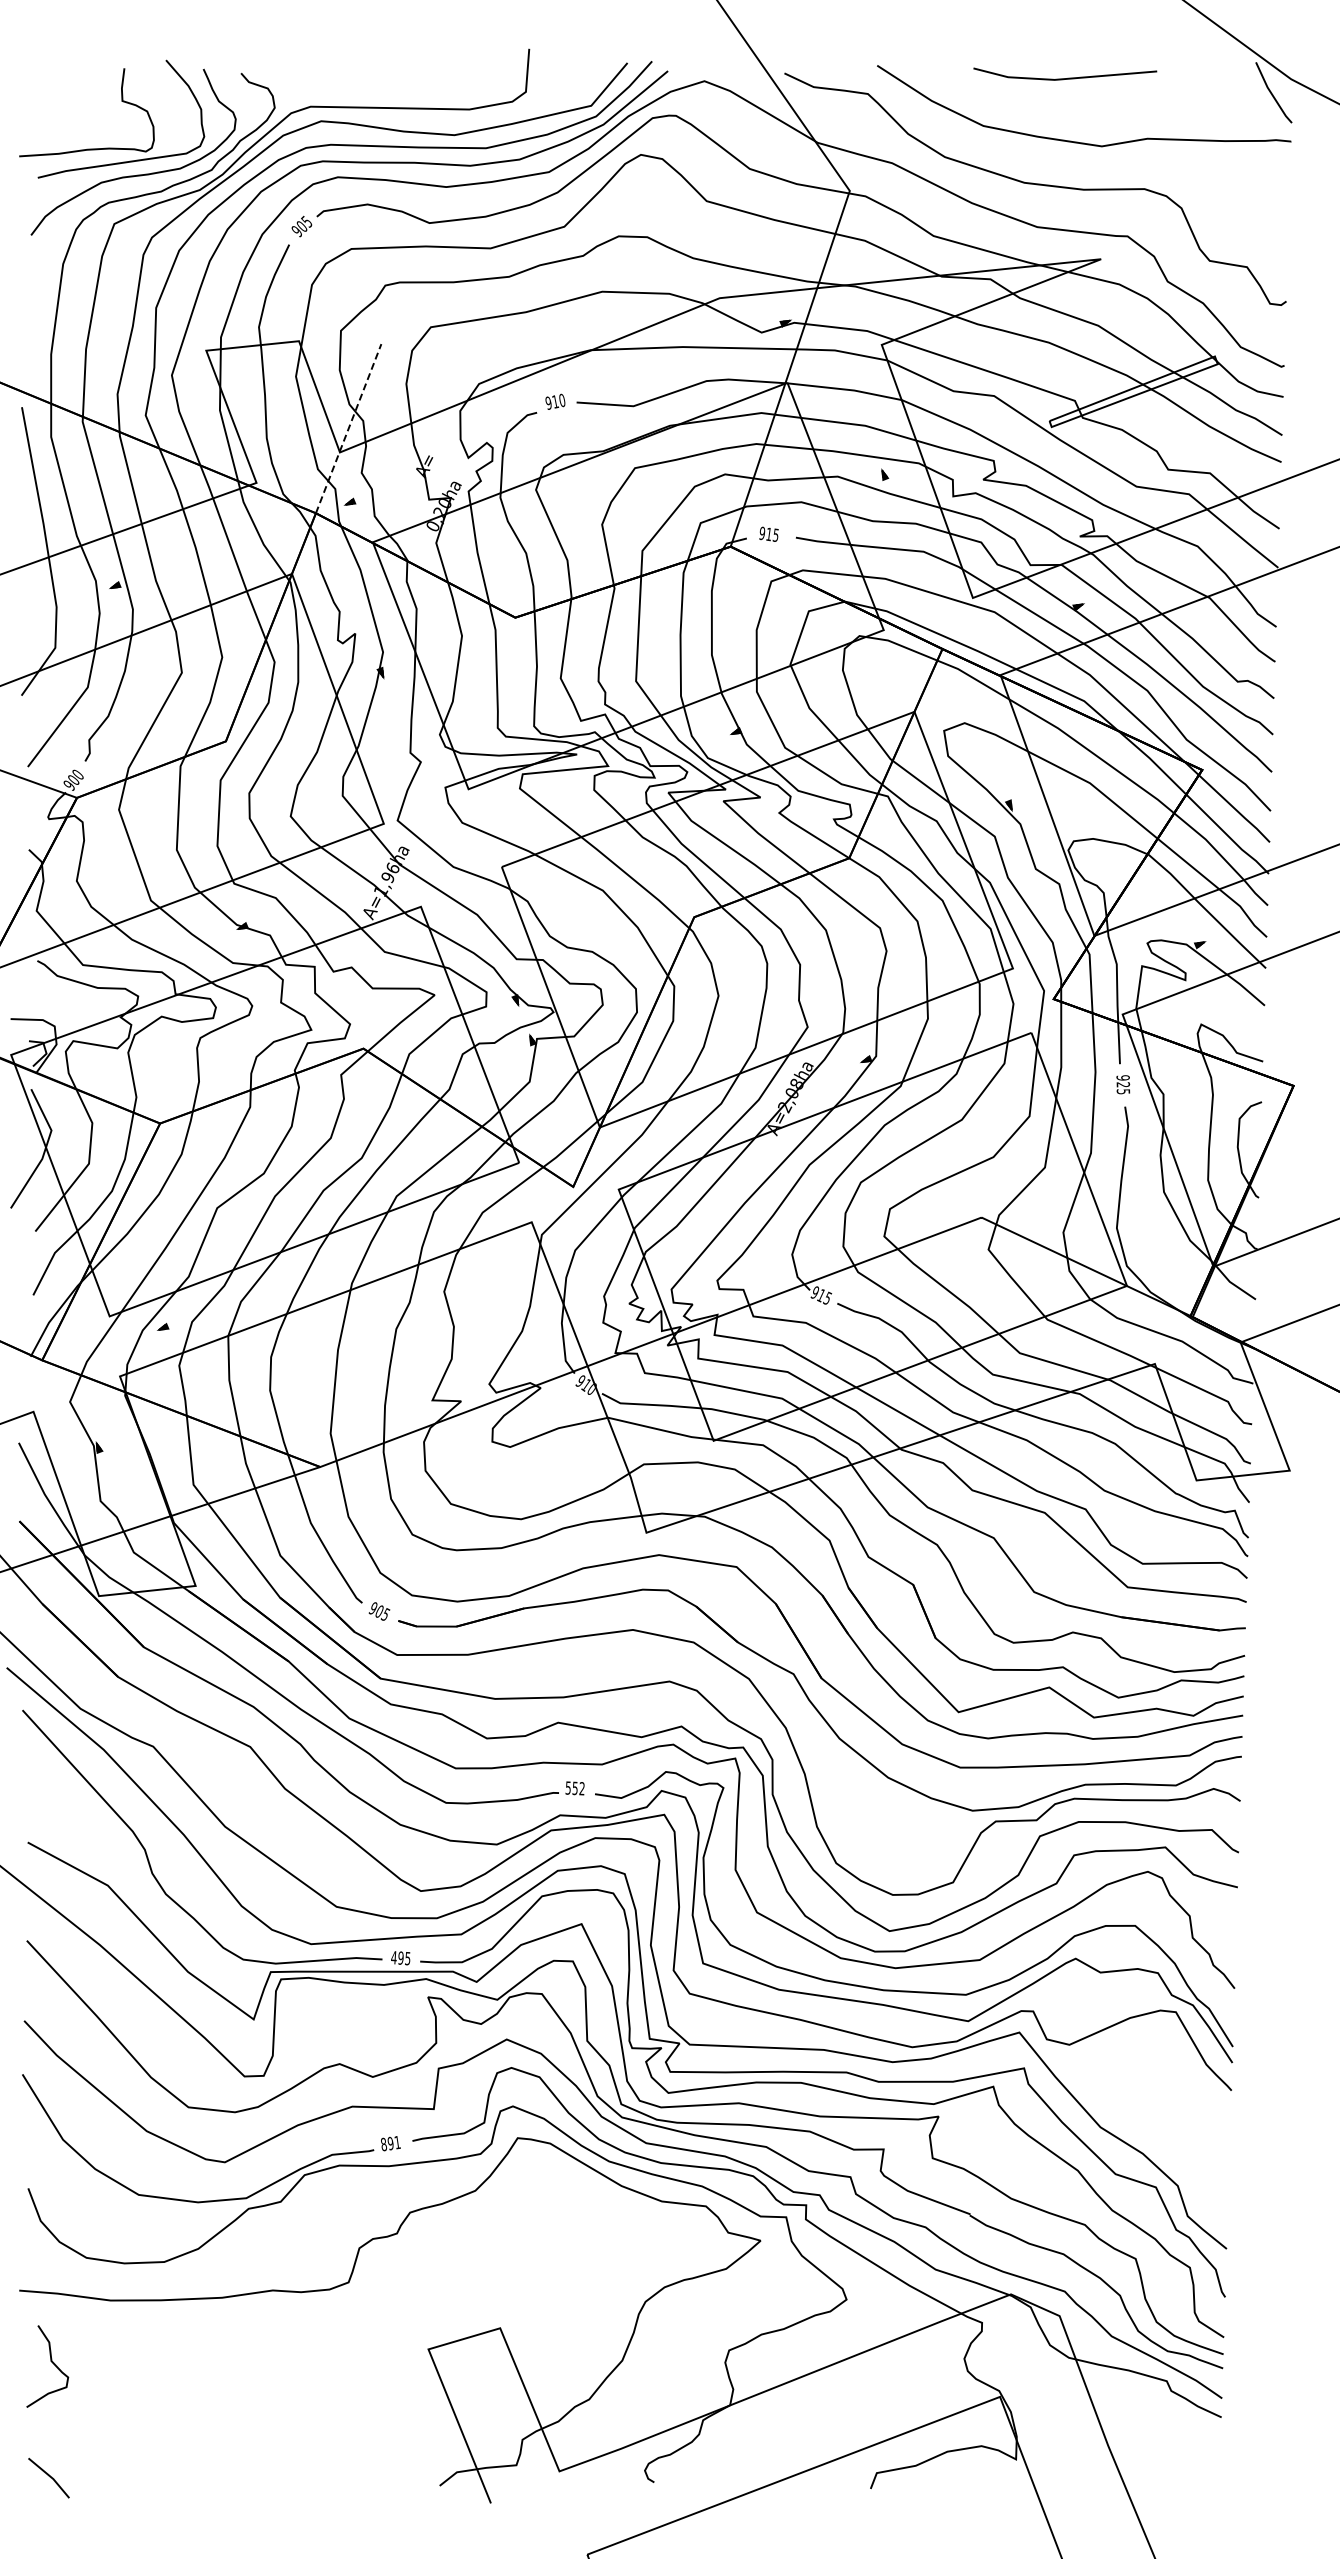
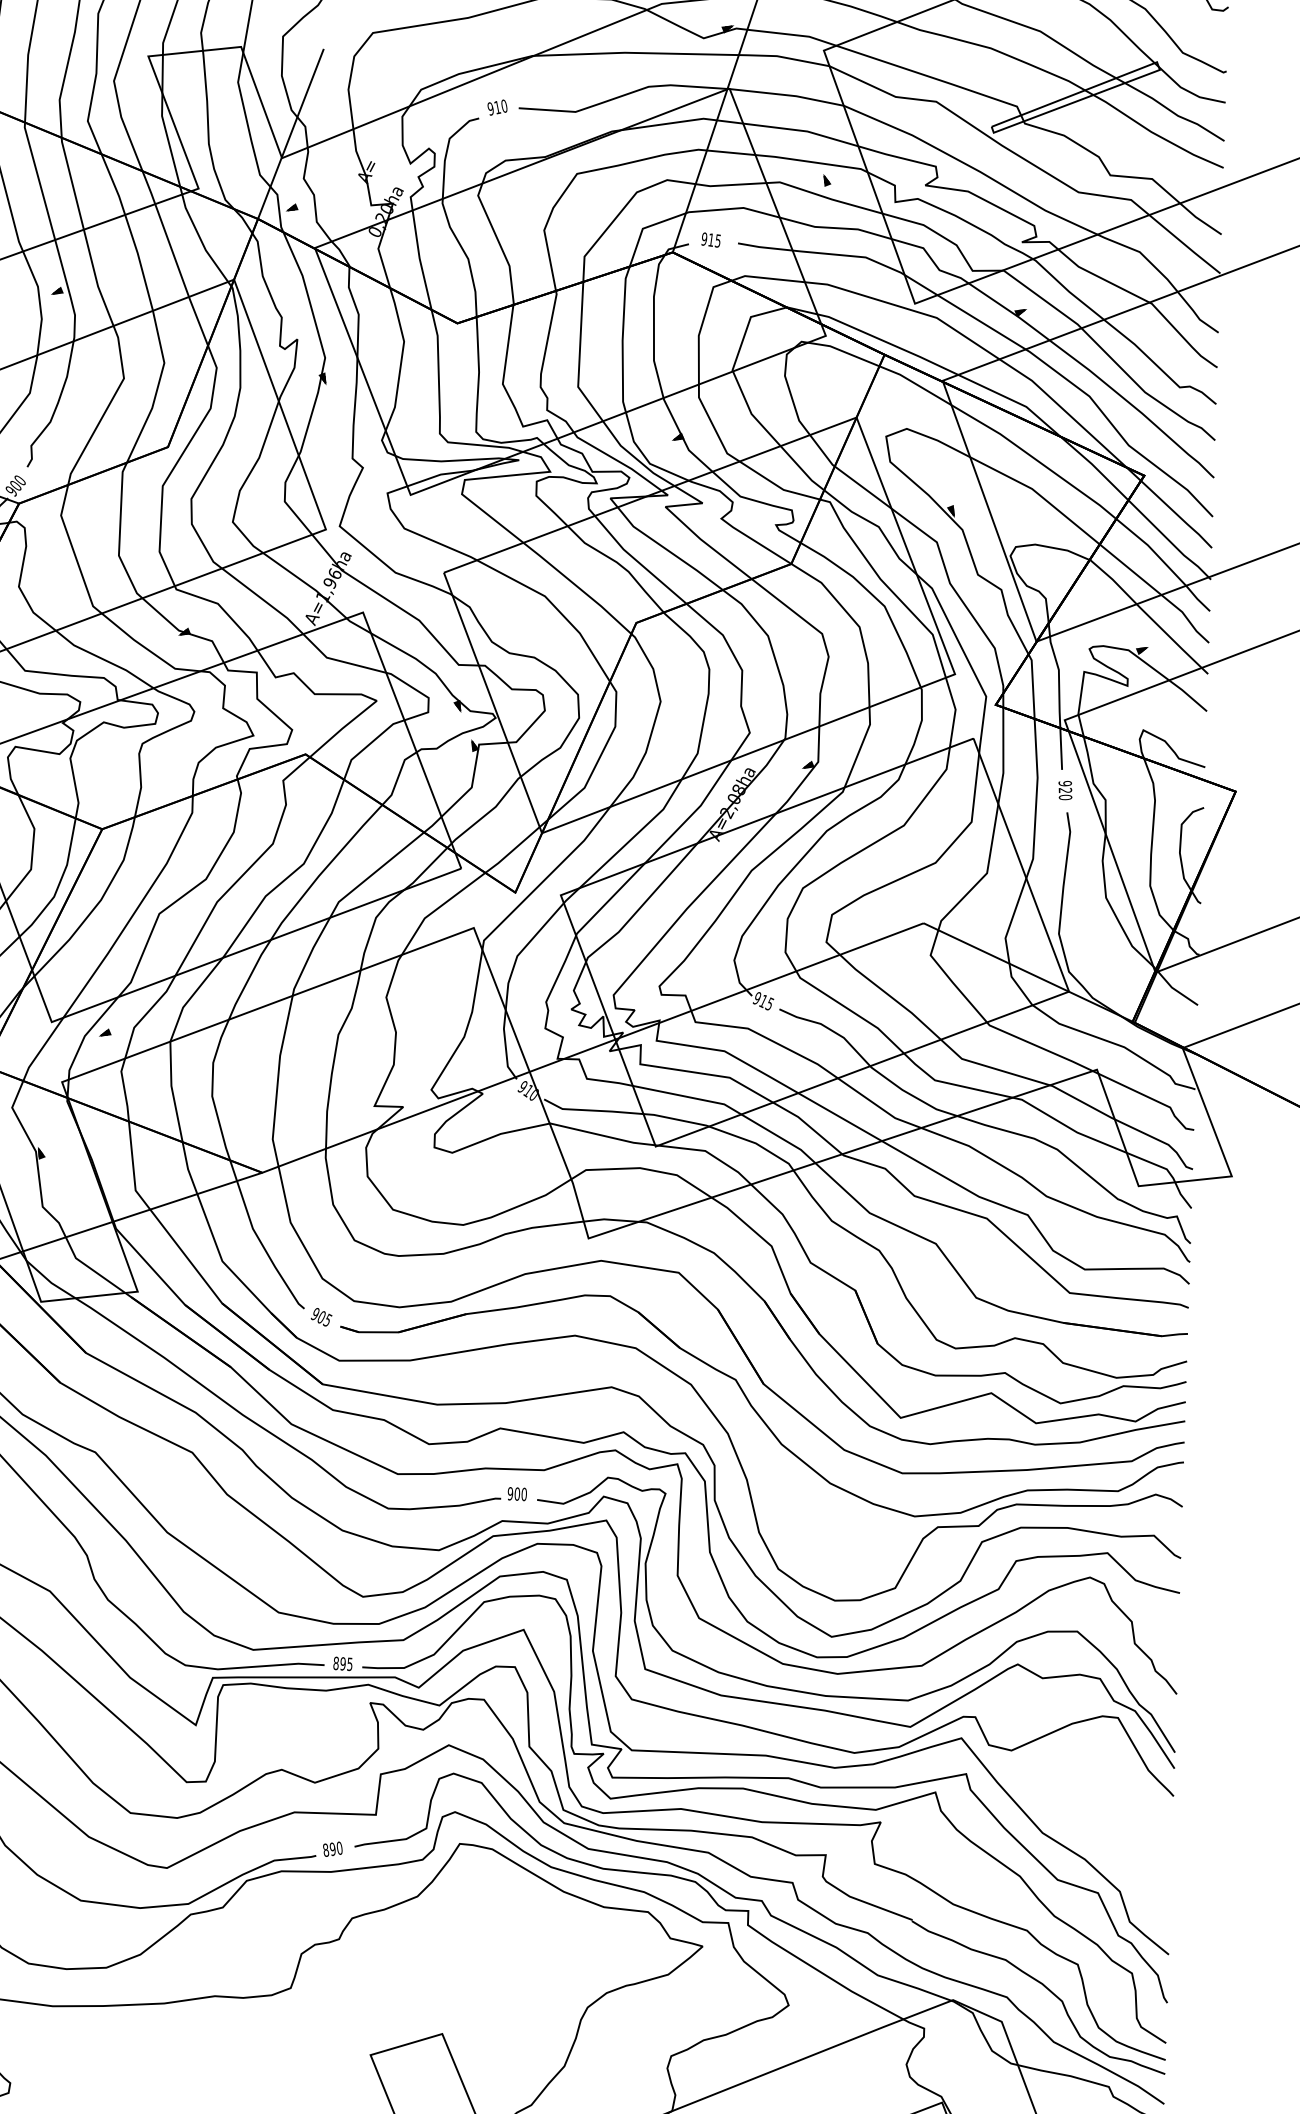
line: (348, 428) -> (290, 134), dashed -> solid
text: (1123, 1091) -> (1065, 797), 925 -> 920
text: (574, 1788) -> (516, 1494), 552 -> 900
text: (393, 1957) -> (335, 1663), 495 -> 895
text: (397, 2142) -> (339, 1848), 891 -> 890

